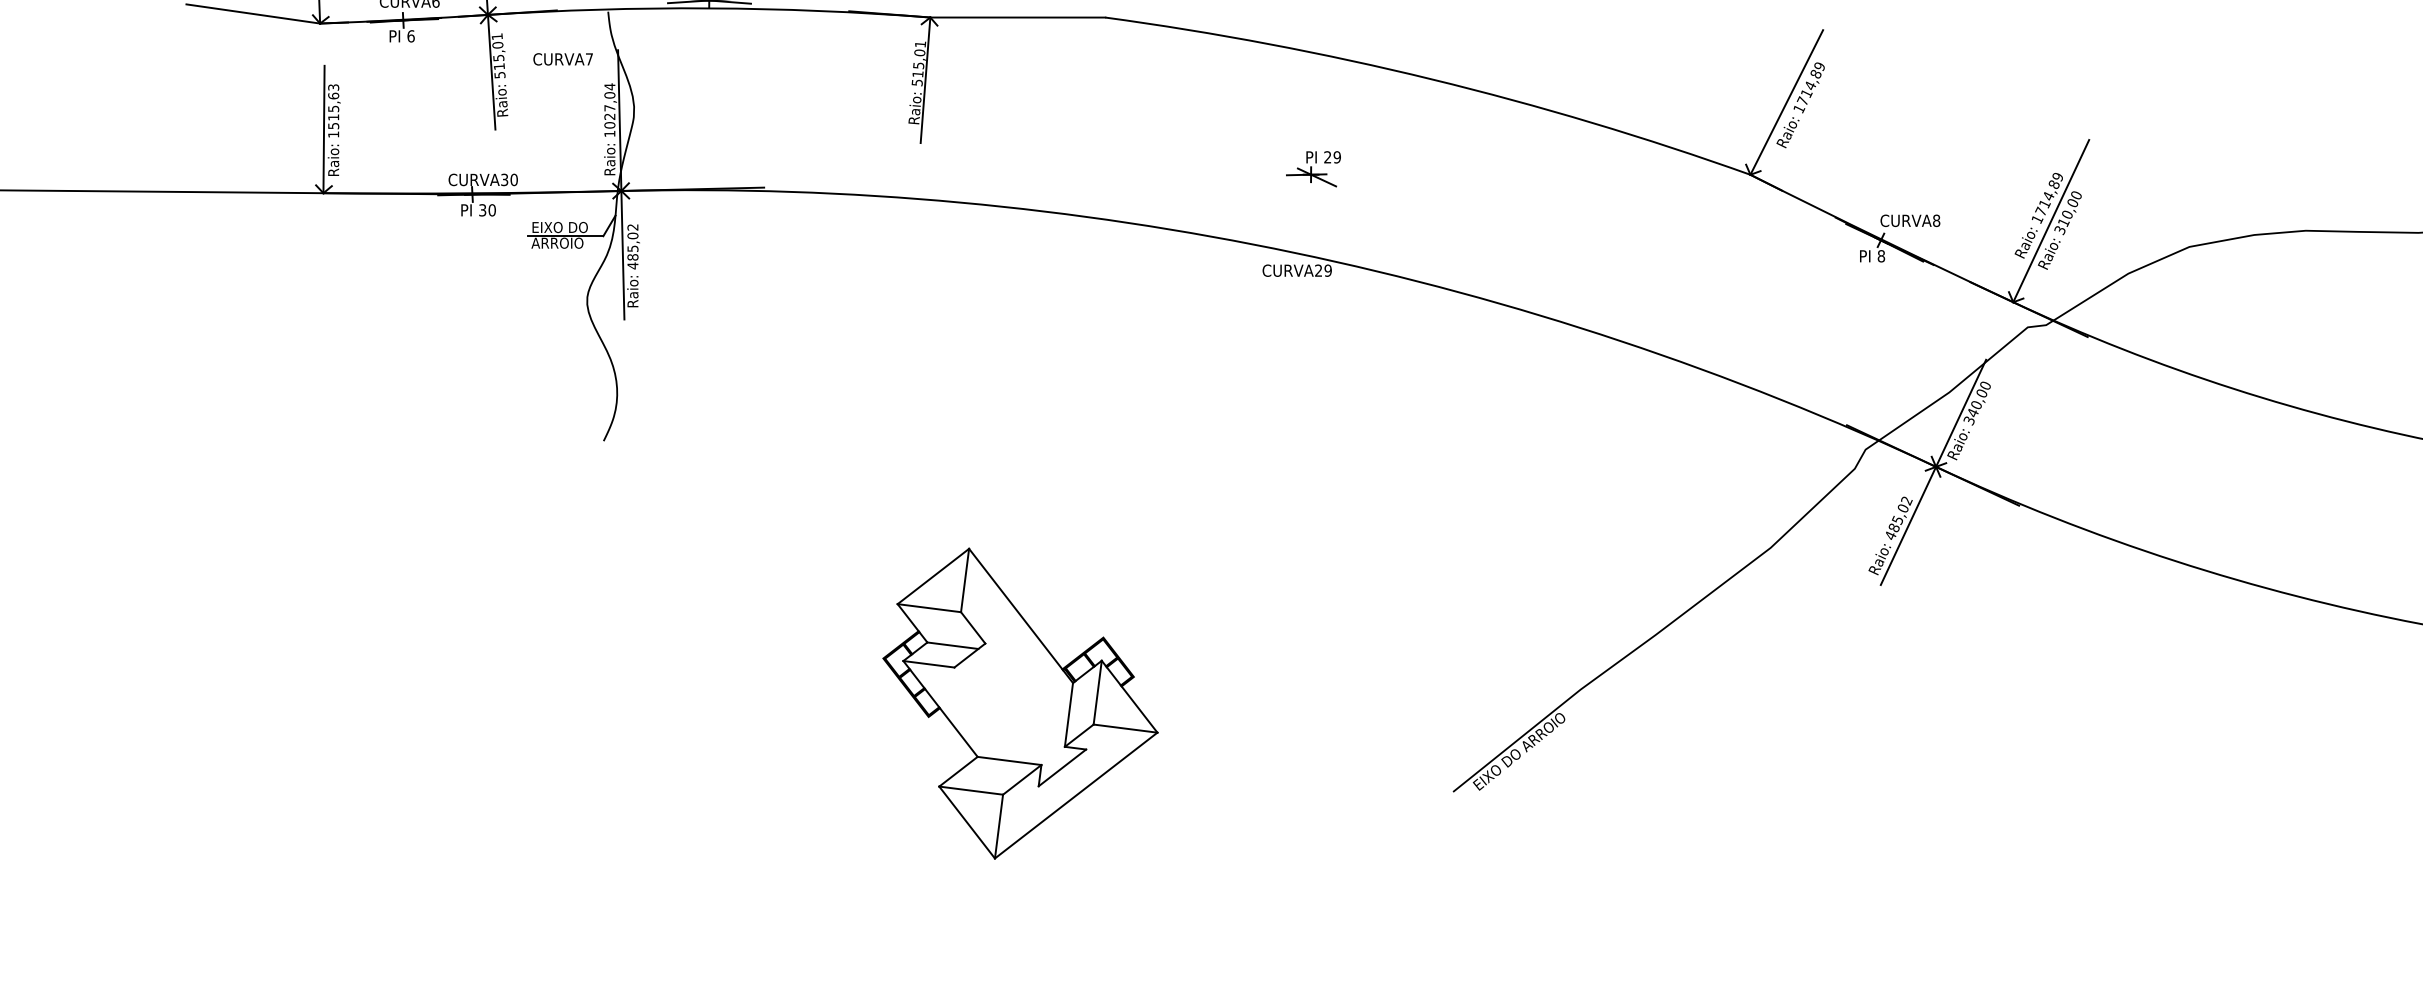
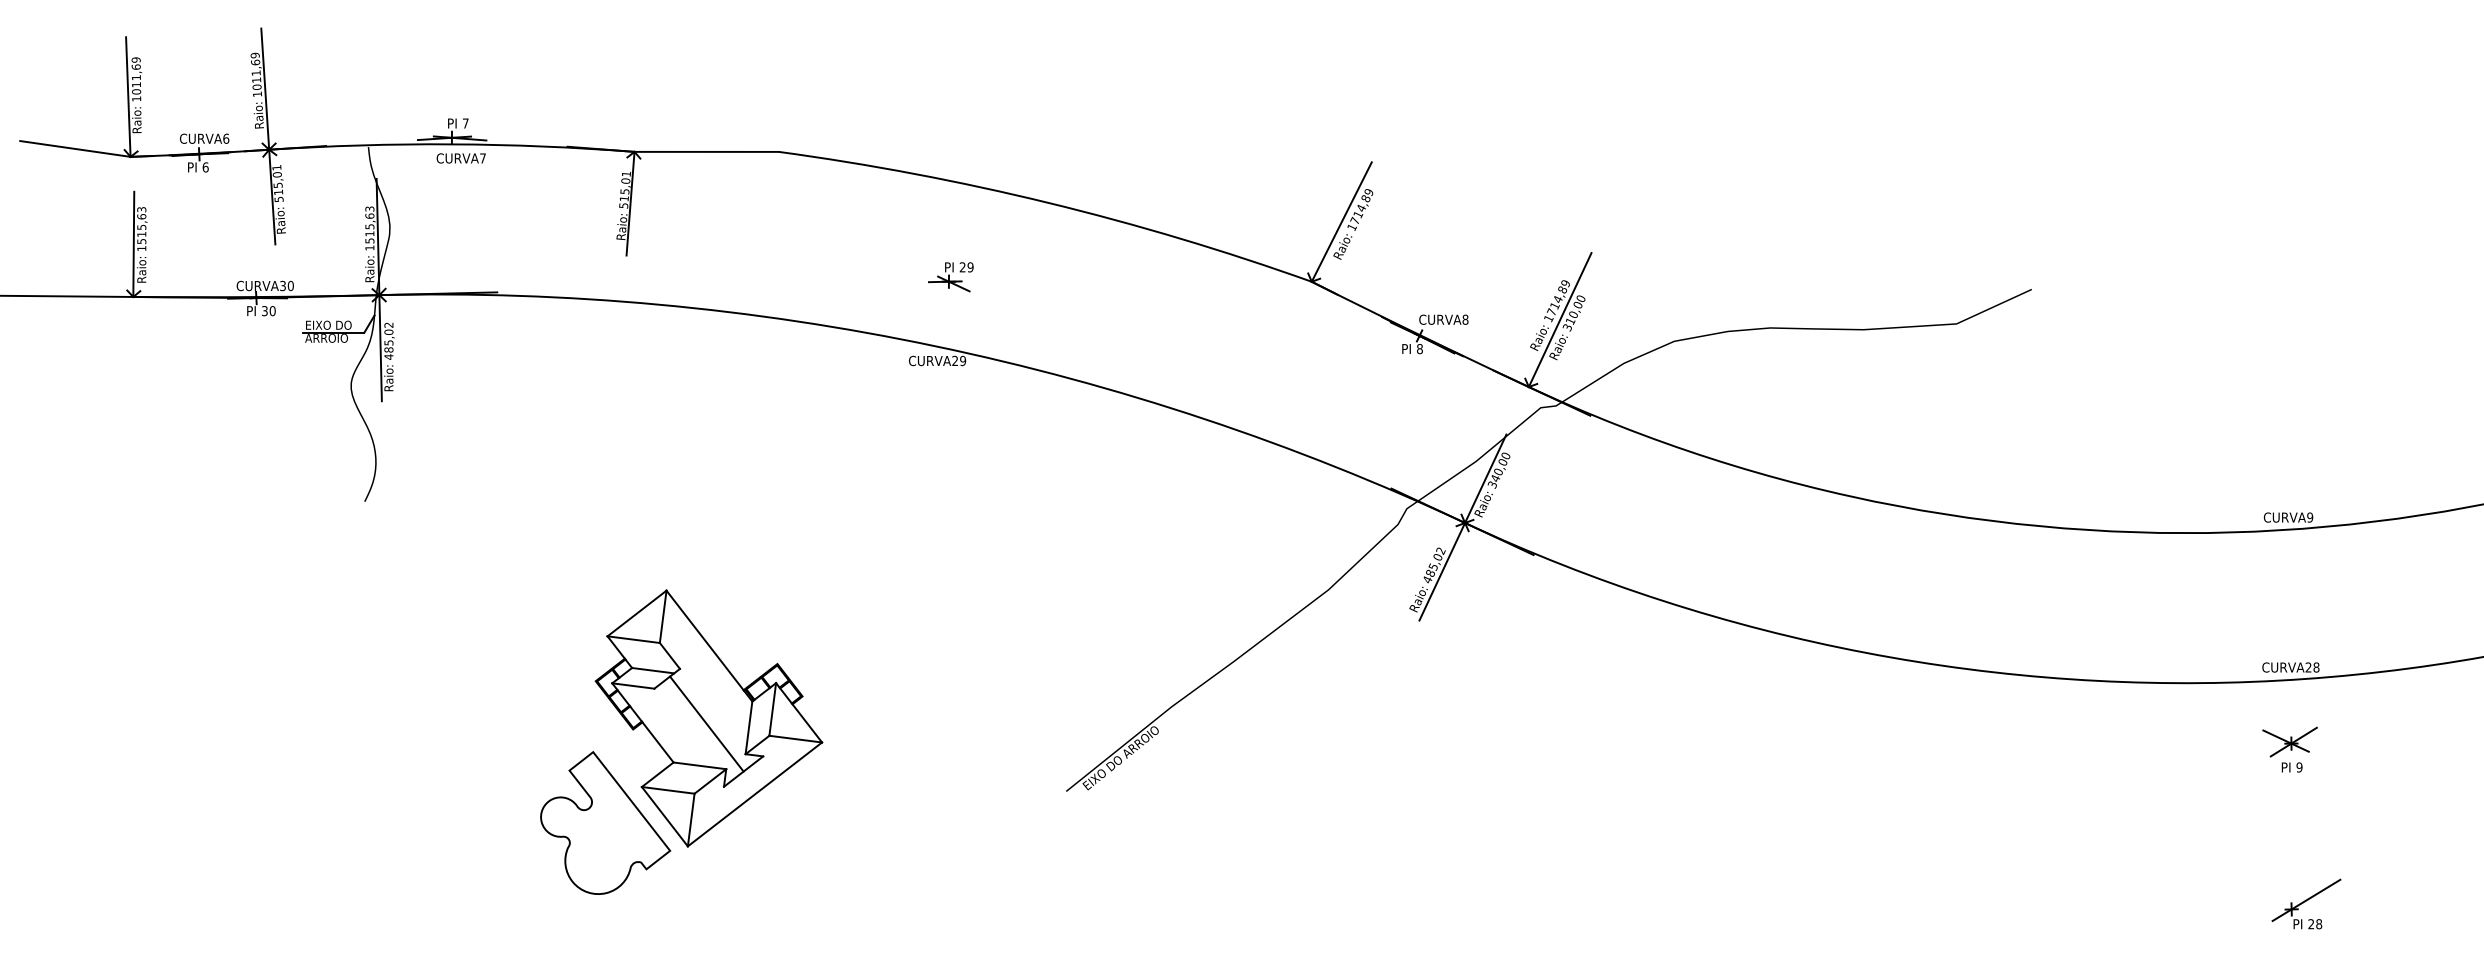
text: (562, 59) -> (460, 158), moved
text: (609, 105) -> (369, 224), 1027,04 -> 1515,63
line: (1017, 709) -> (706, 723), added
part: (895, 829) -> (605, 822), added

